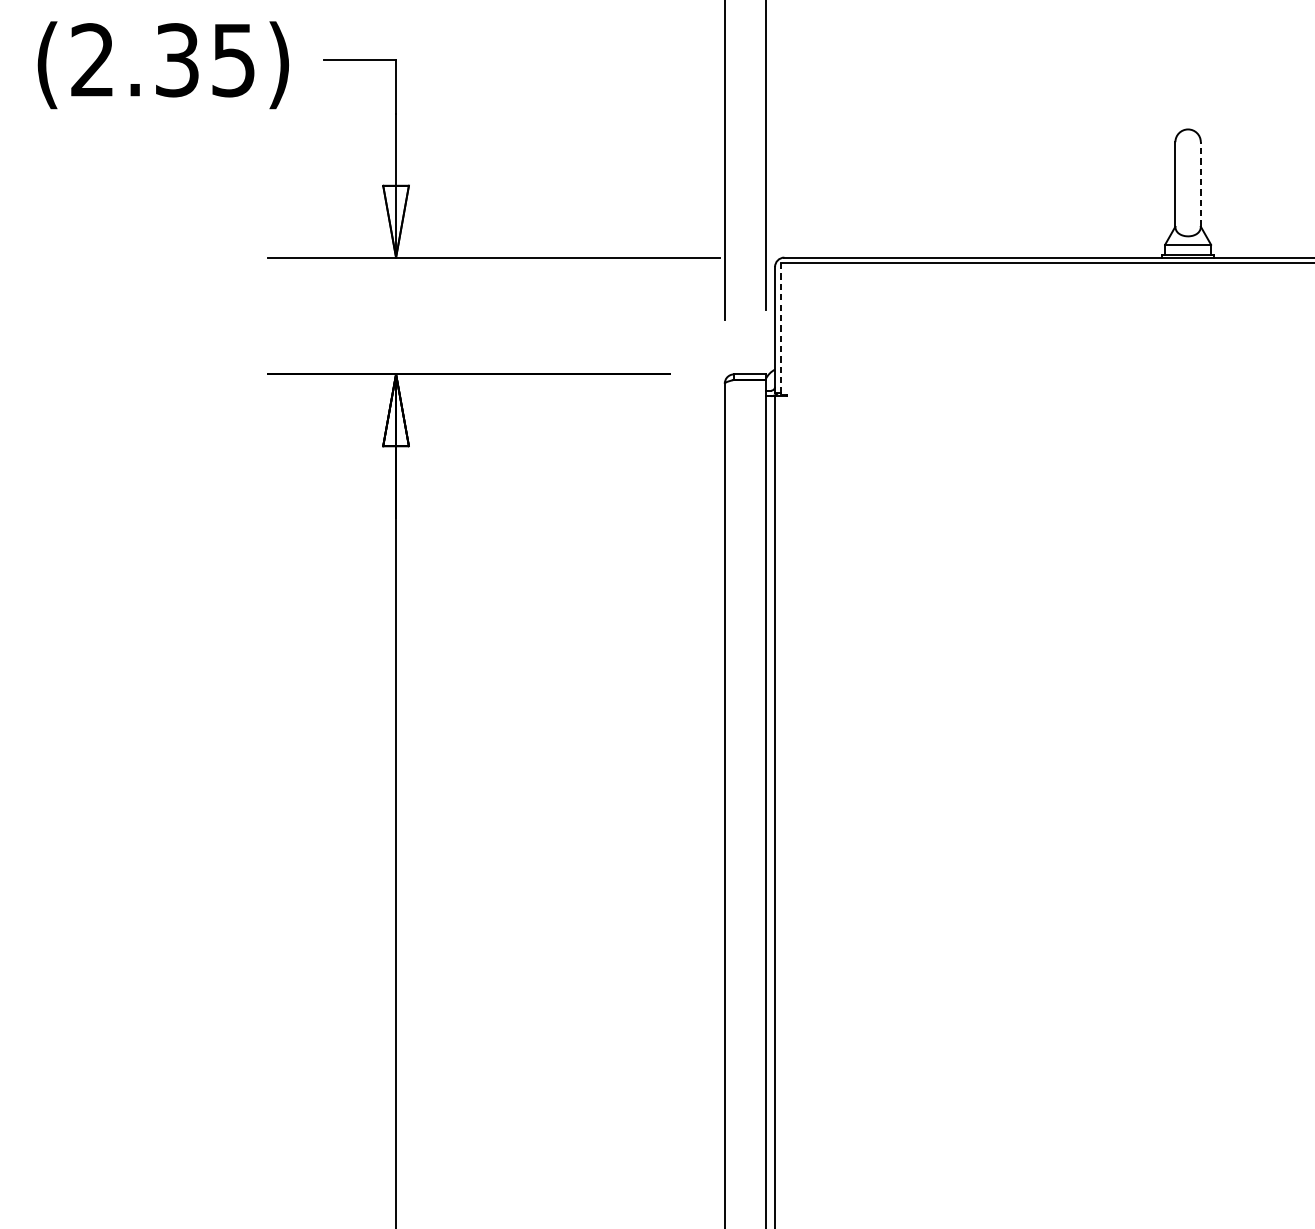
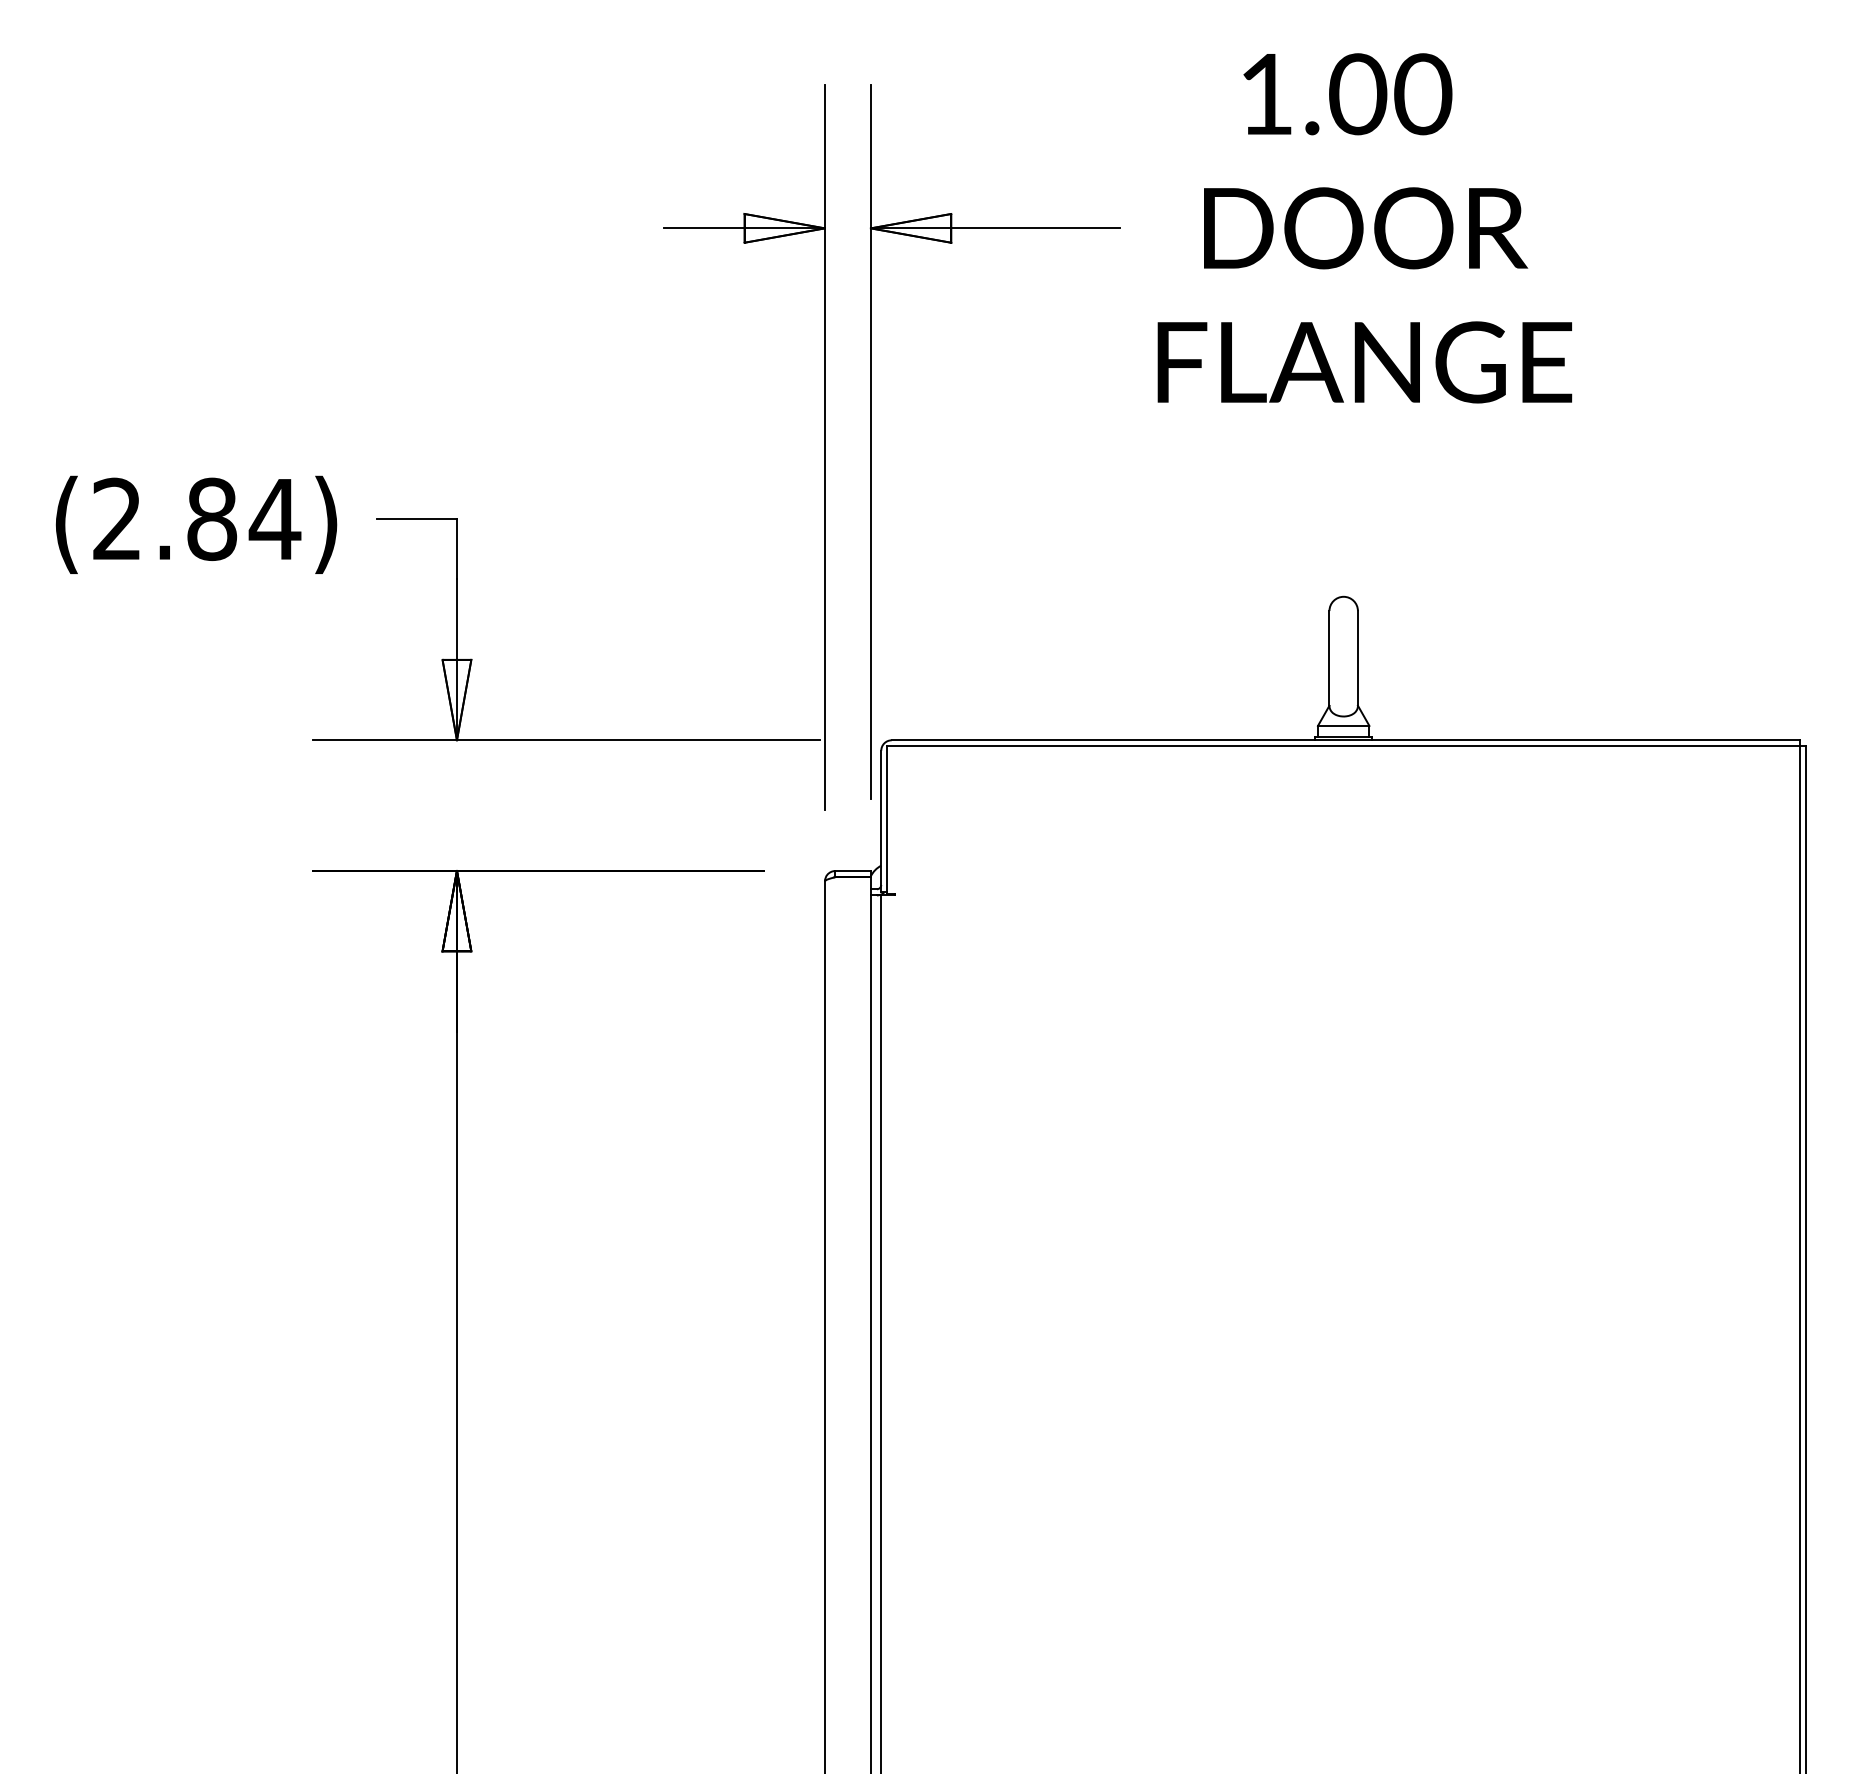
text: (206, 59) -> (244, 518), (2.35) -> (2.84)
line: (1200, 183) -> (1357, 657), dashed -> solid
line: (780, 329) -> (887, 820), dashed -> solid

